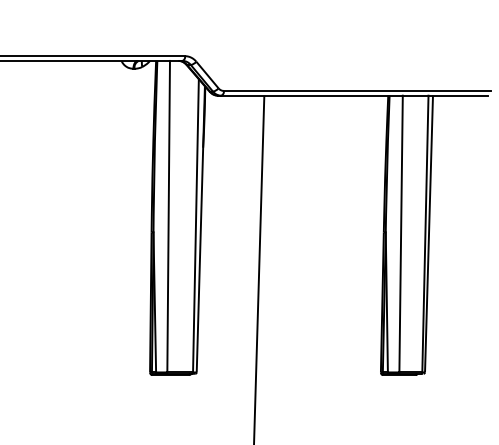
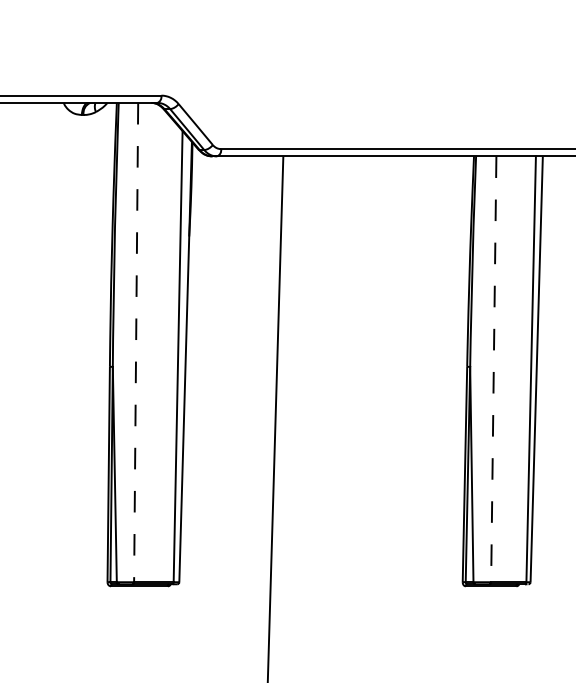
line: (168, 216) -> (135, 342), solid -> dashed
line: (401, 234) -> (494, 369), solid -> dashed

